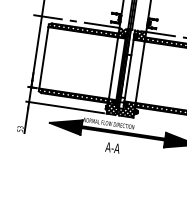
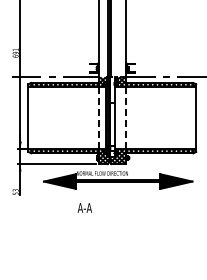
line: (113, 68) -> (98, 118), solid -> dashed
line: (139, 71) -> (125, 117), solid -> dashed
text: (112, 147) -> (84, 207), moved

